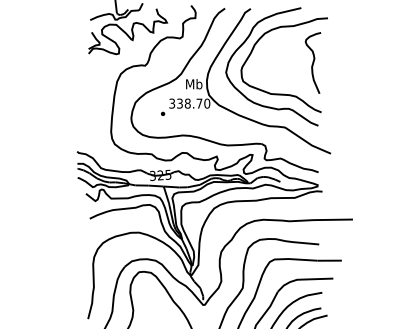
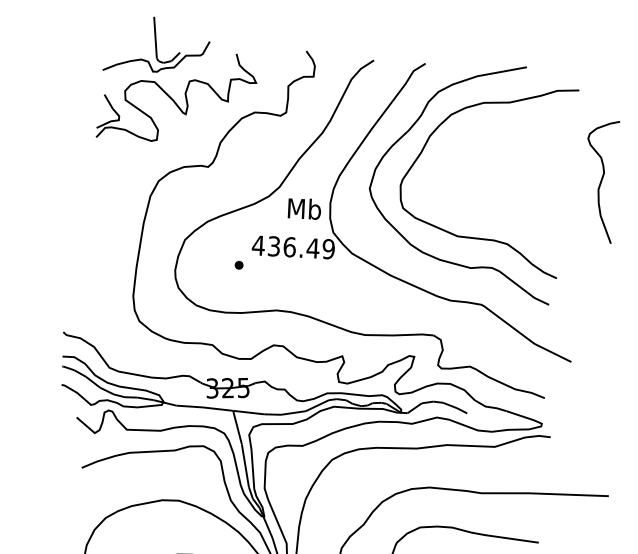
curve: (312, 62) -> (599, 180), moved
text: (189, 103) -> (293, 247), 338.70 -> 436.49

